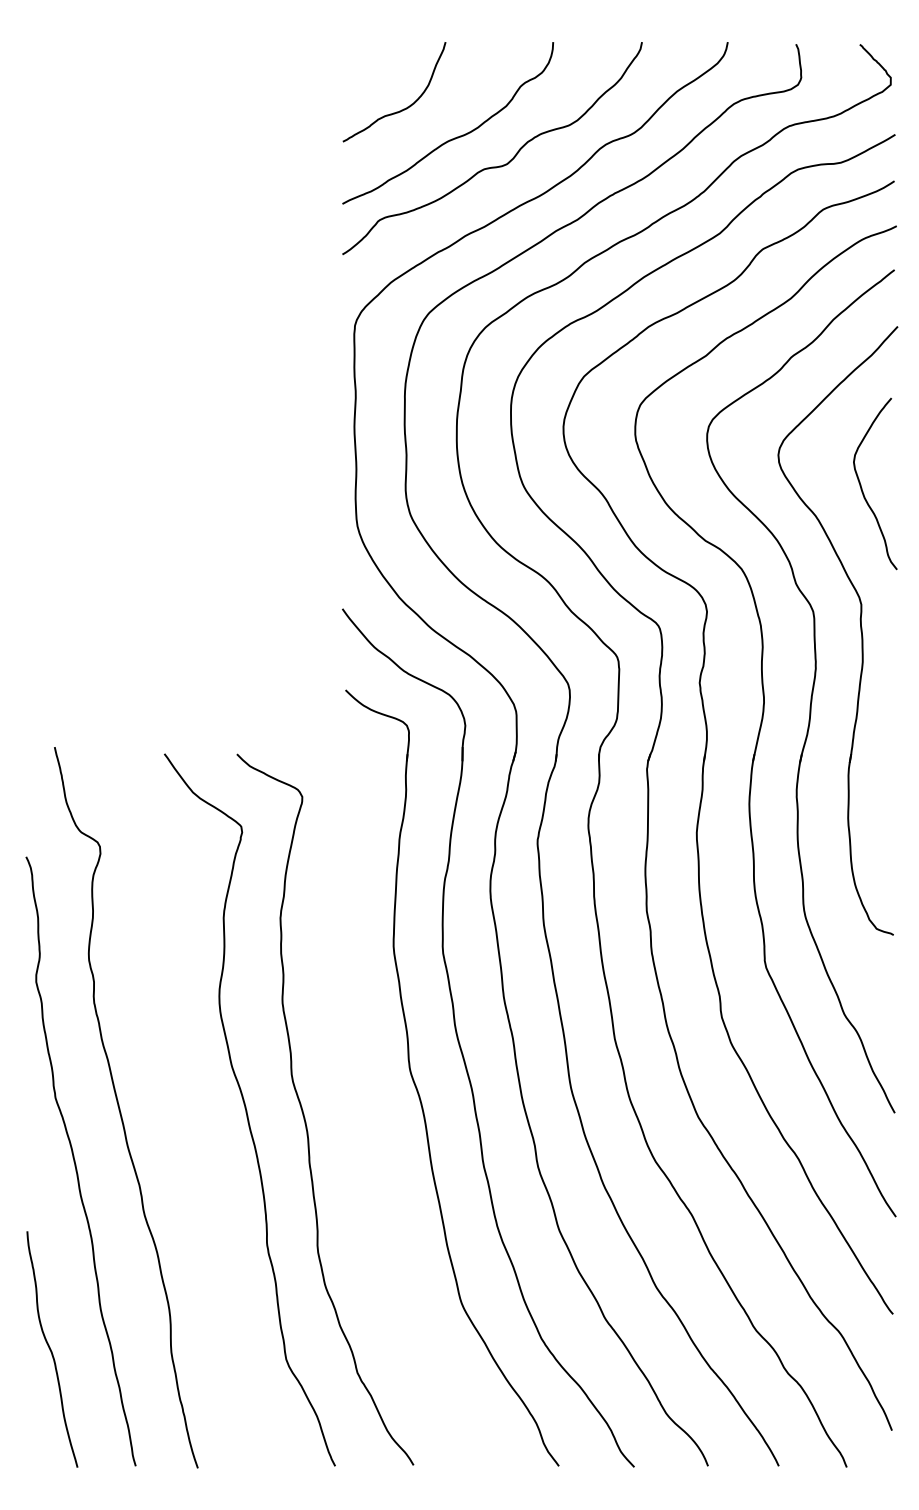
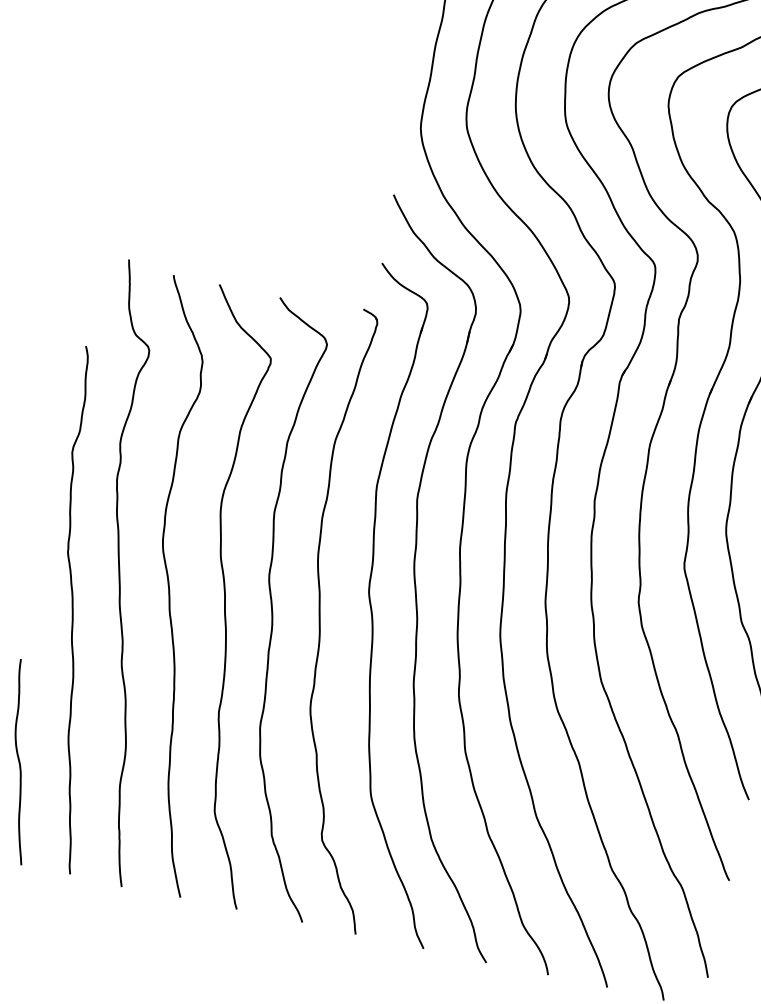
curve: (180, 1111) -> (169, 585), added
part: (361, 1113) -> (320, 619), added

